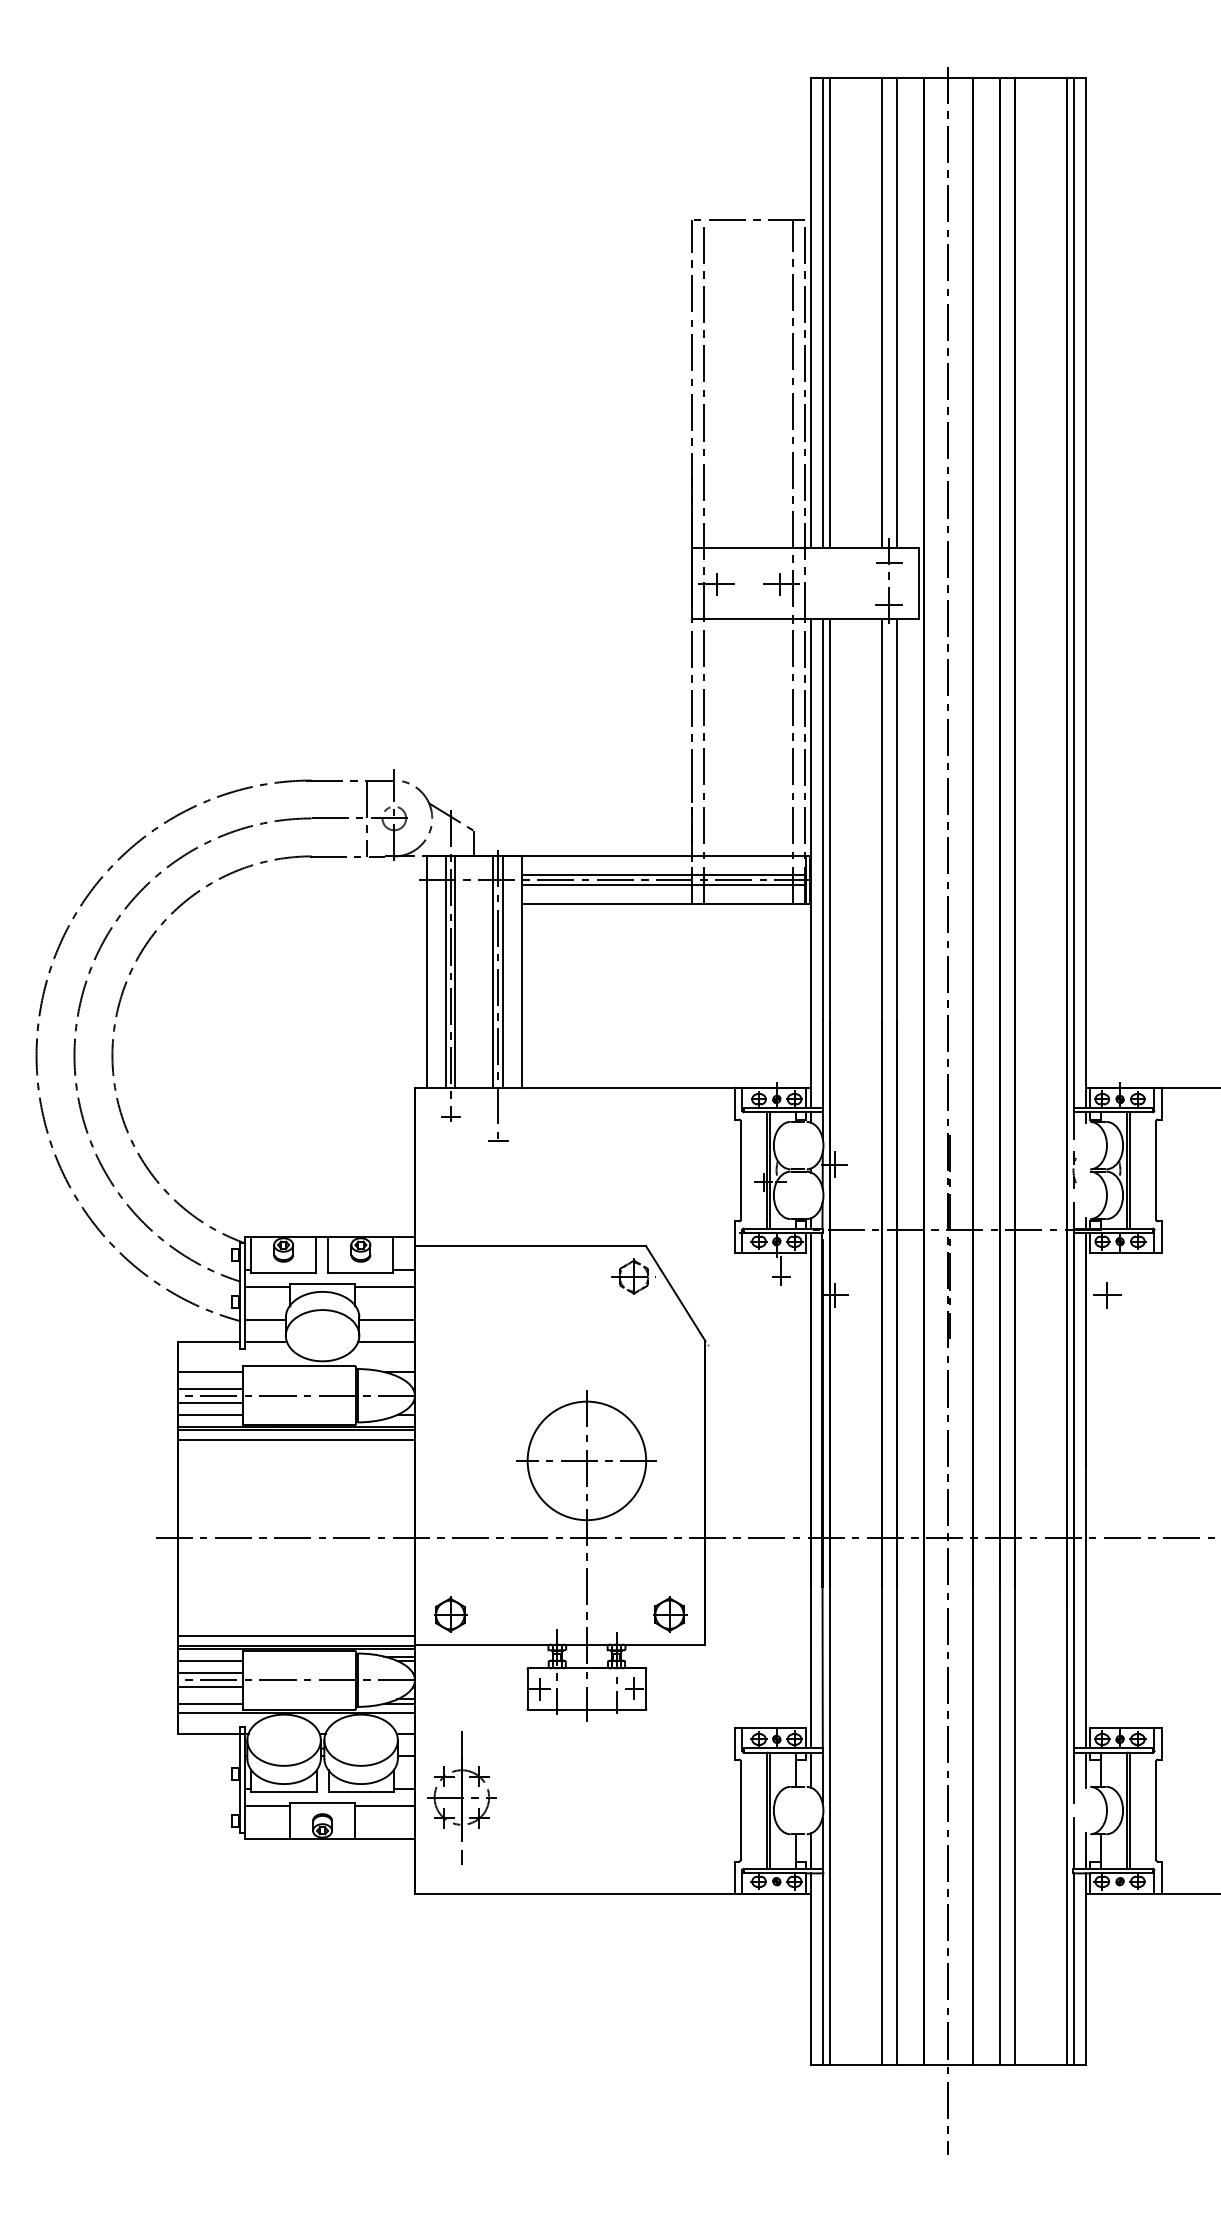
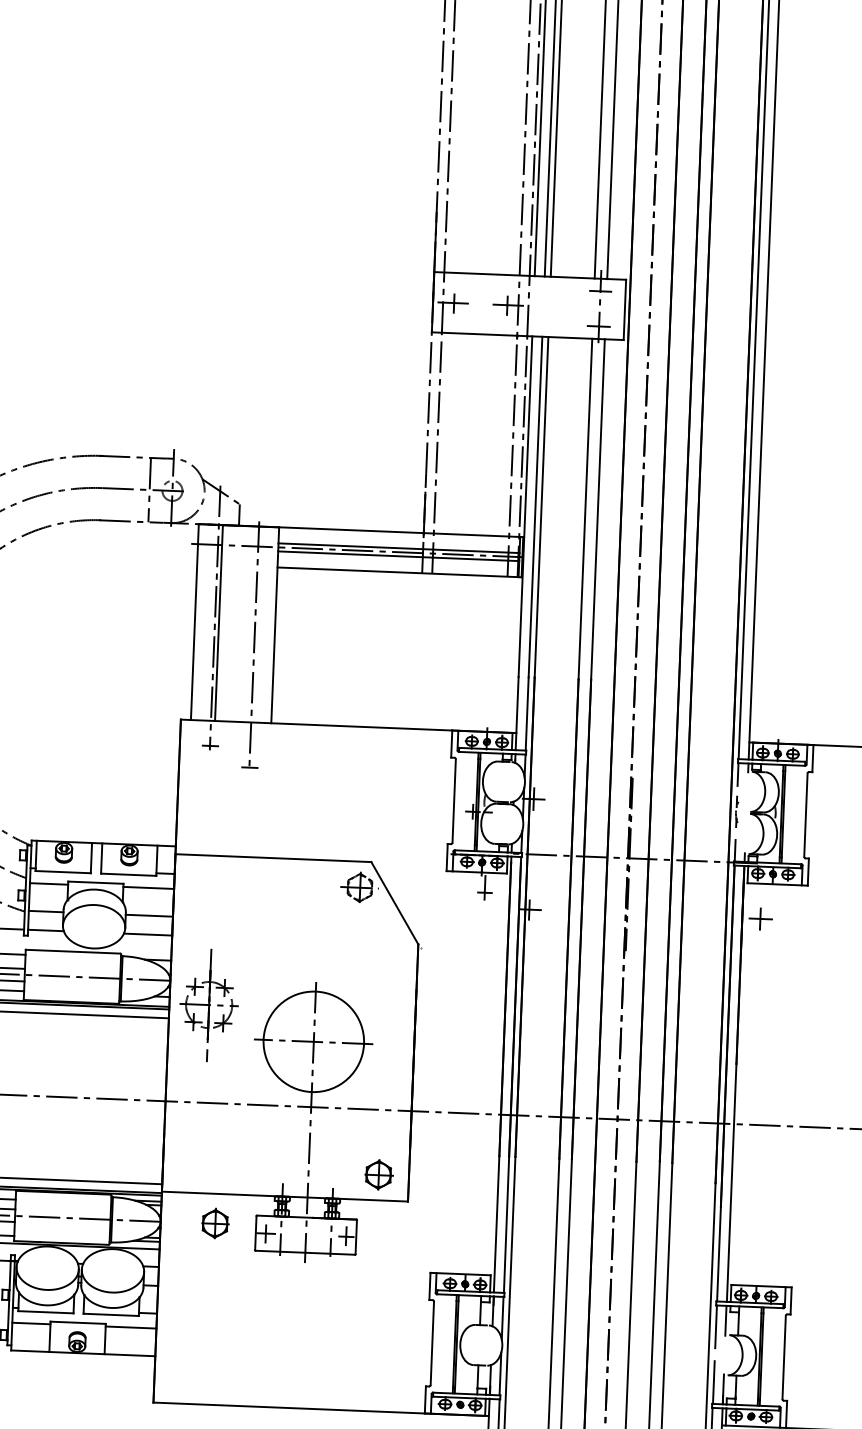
line: (445, 971) -> (210, 622), removed
line: (493, 971) -> (251, 623), removed
line: (502, 971) -> (258, 624), removed
part: (450, 1614) -> (215, 1223), moved
part: (461, 1797) -> (208, 1005), moved

